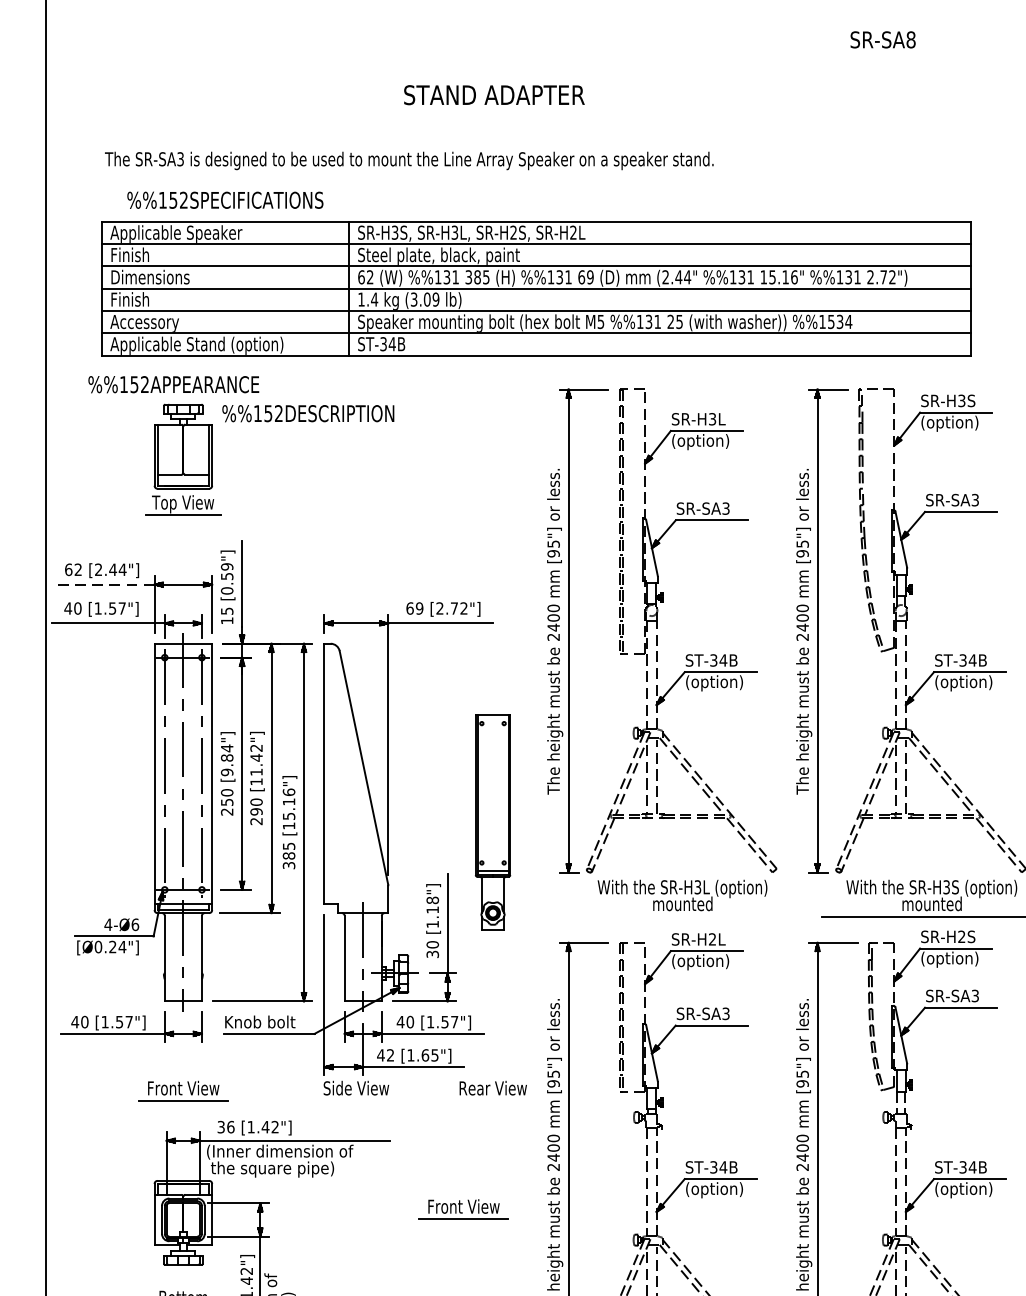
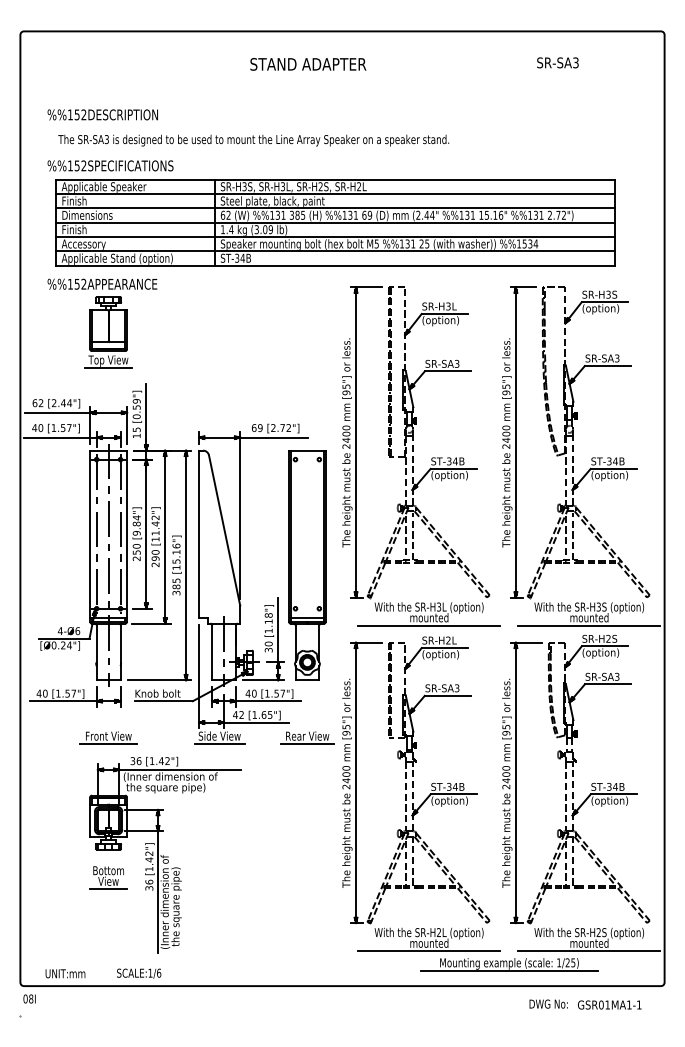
text: (910, 39) -> (575, 62), SR-SA8 -> SR-SA3
text: (494, 95) -> (308, 64), moved
text: (225, 199) -> (110, 165), moved
text: (307, 413) -> (102, 114), moved
line: (103, 584) -> (57, 412), dashed -> solid
part: (493, 822) -> (307, 565), size x1.67
line: (683, 915) -> (429, 625), added
line: (356, 1101) -> (219, 744), added
line: (493, 1101) -> (307, 744), added
part: (463, 1208) -> (288, 813), removed

